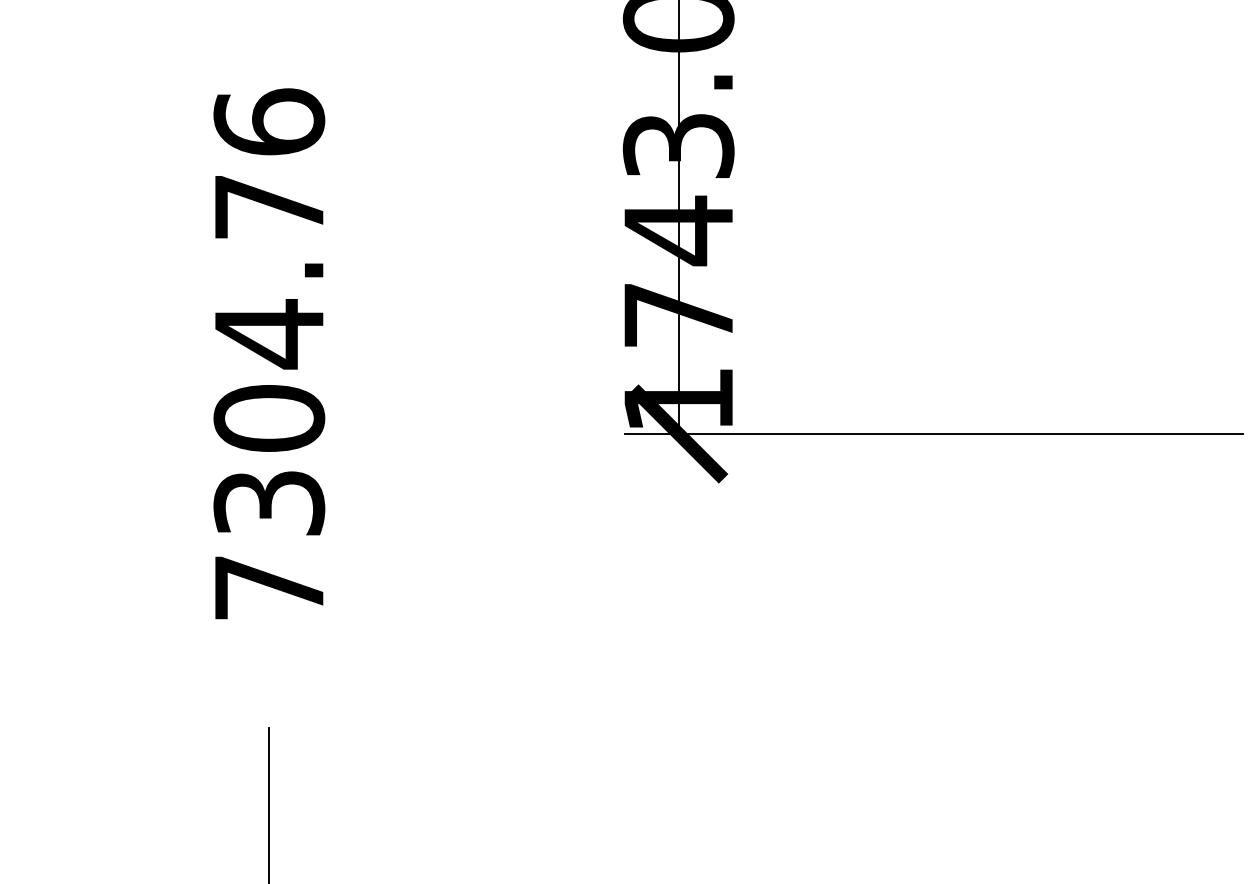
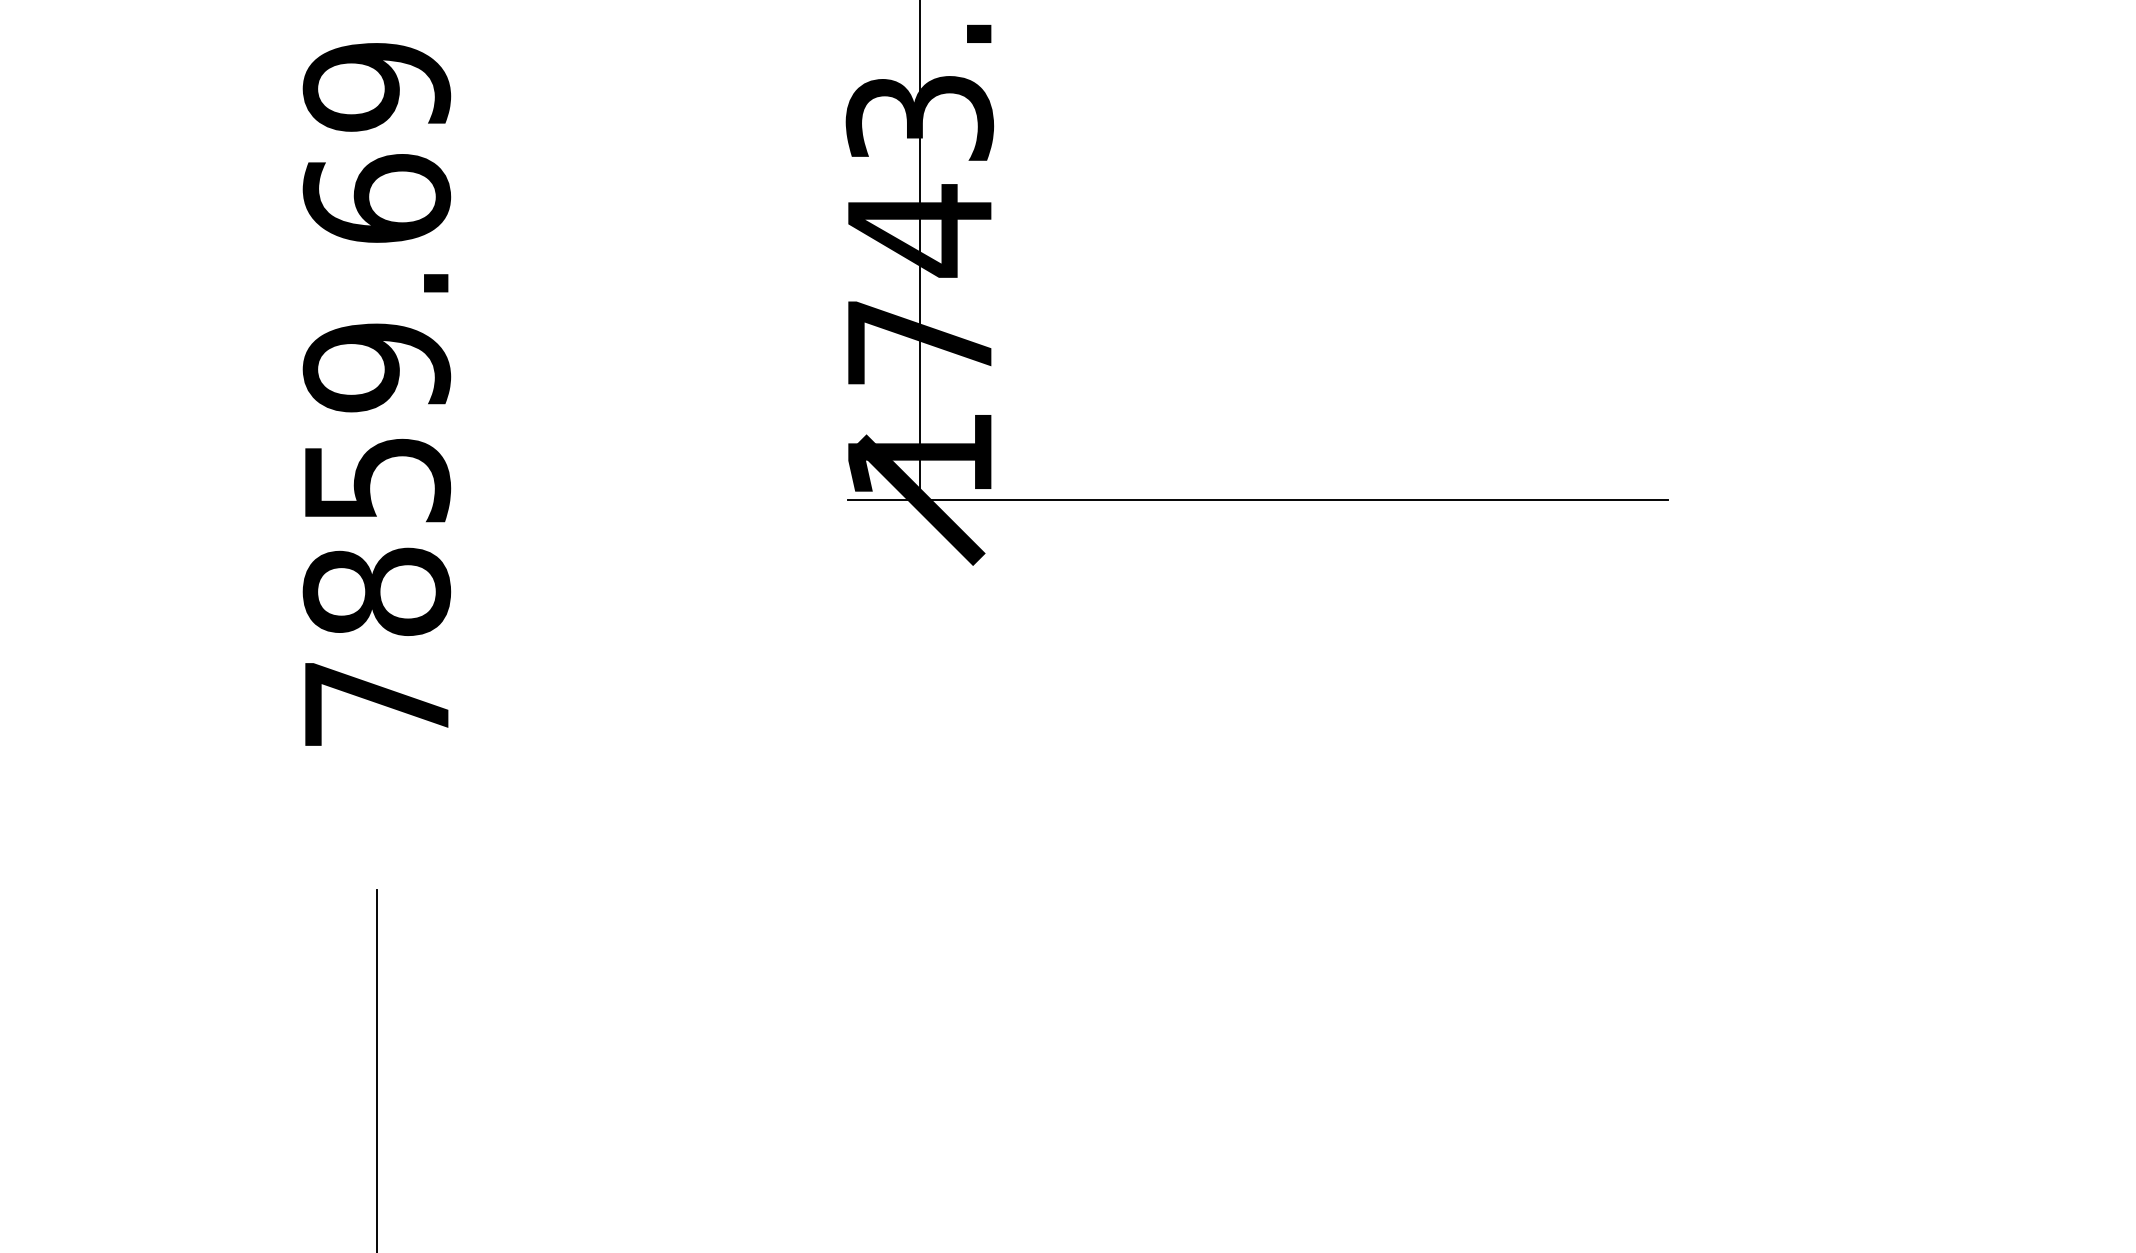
text: (269, 312) -> (376, 338), 7304.76 -> 7859.69

